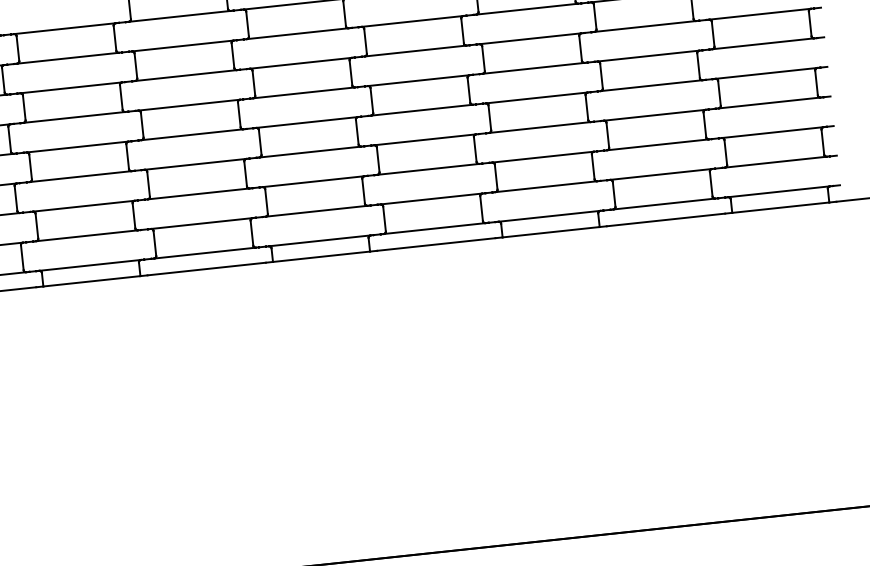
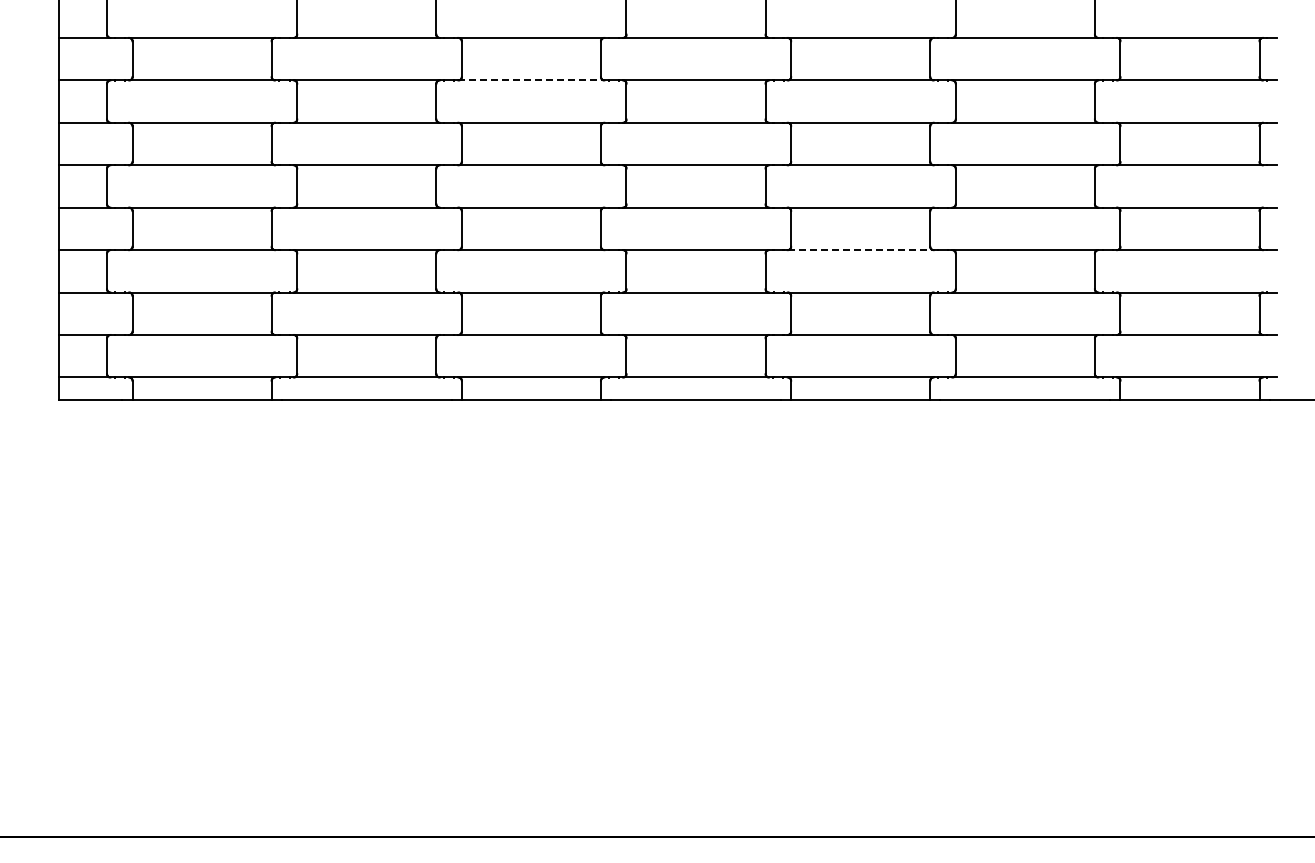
line: (297, 33) -> (531, 80), solid -> dashed
line: (540, 127) -> (861, 250), solid -> dashed

